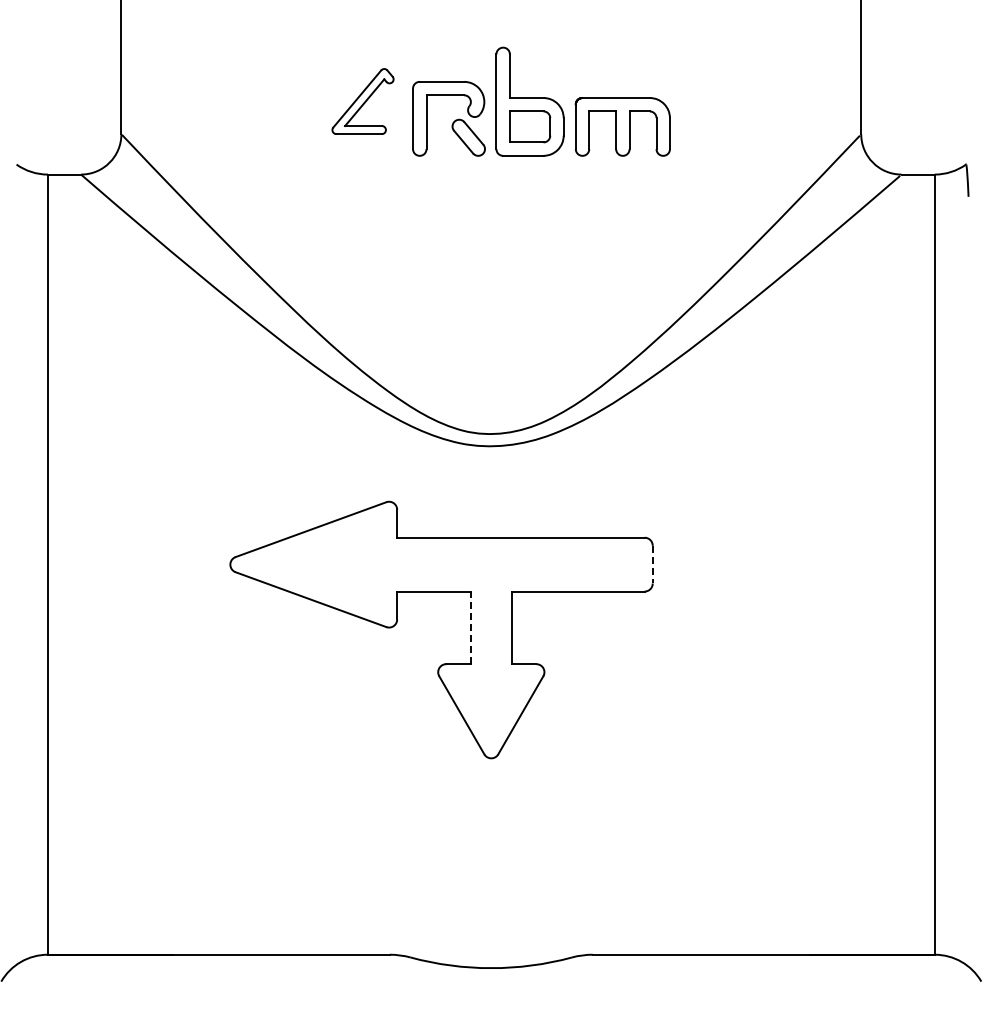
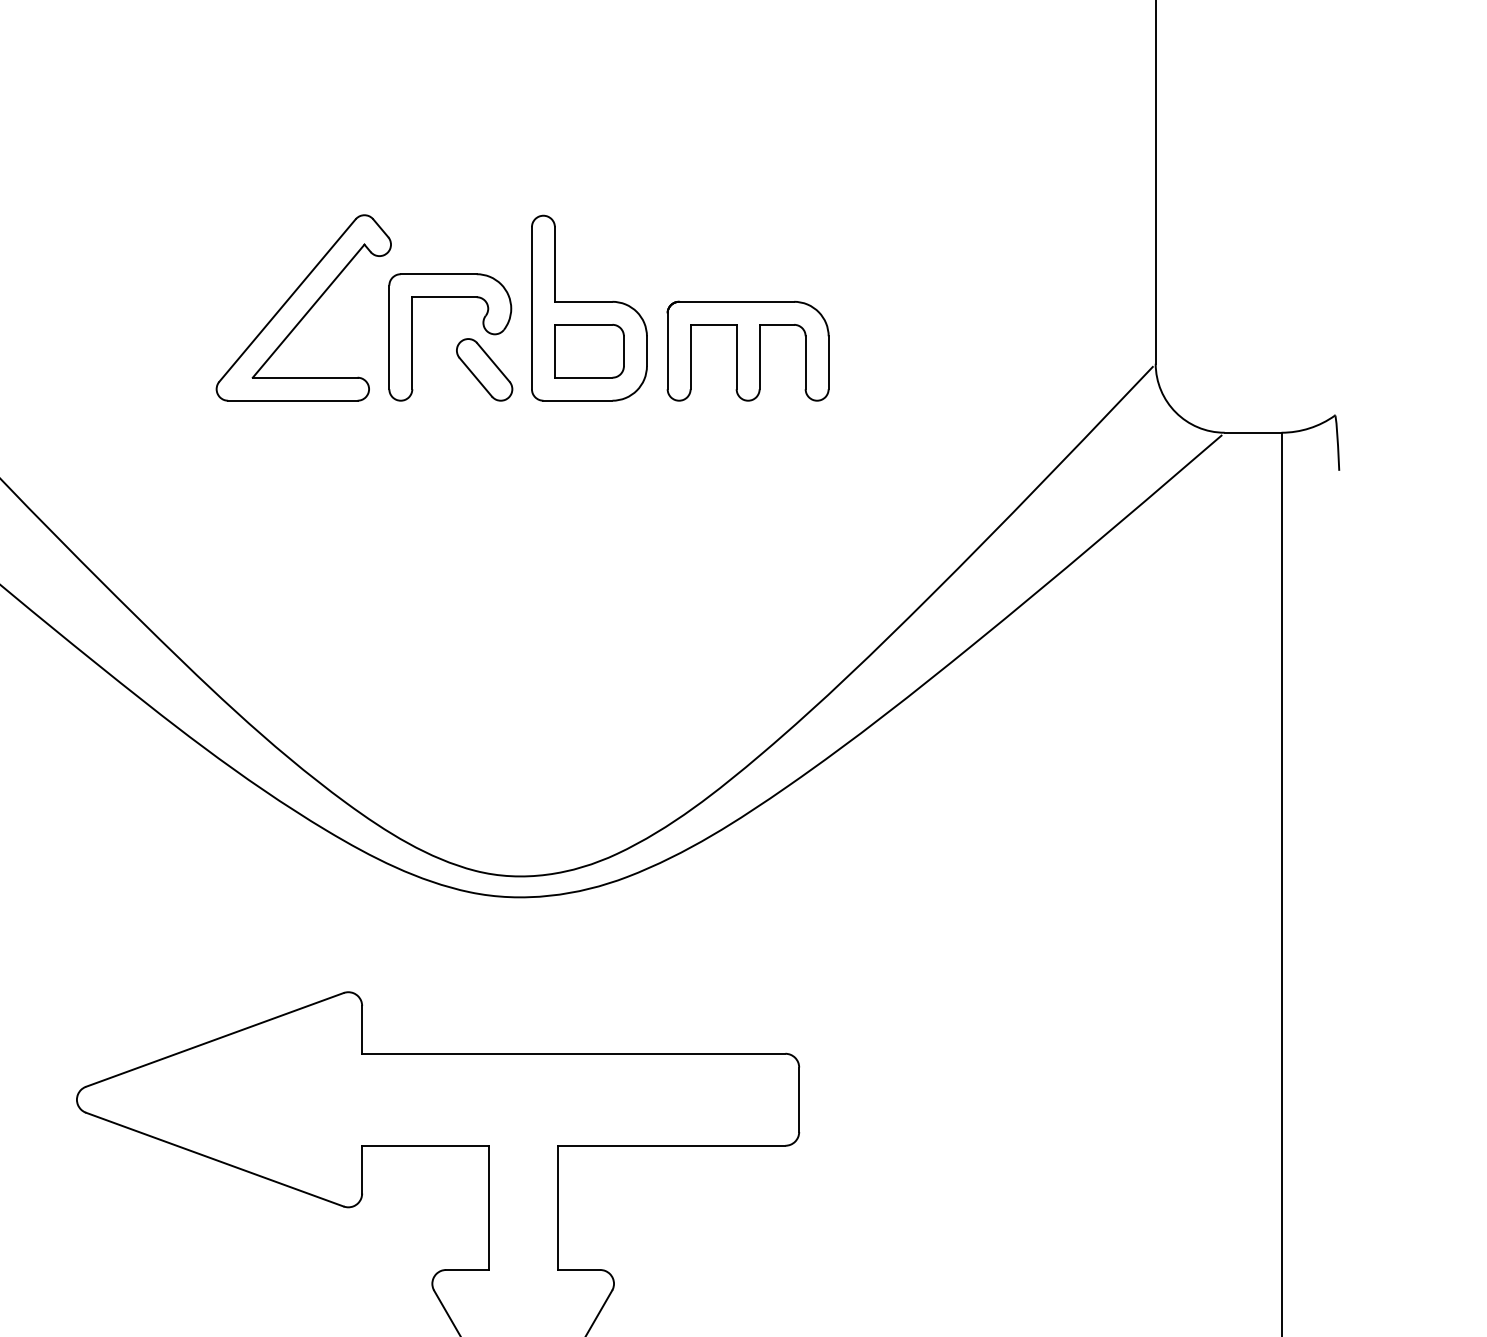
part: (362, 101) -> (302, 307), size x1.67
line: (652, 564) -> (798, 1099), dashed -> solid
line: (471, 627) -> (489, 1207), dashed -> solid

